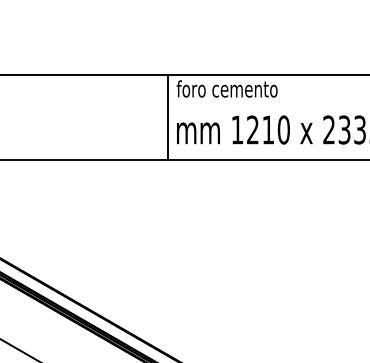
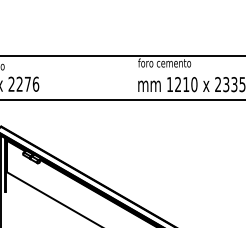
line: (167, 116) -> (133, 77), removed

